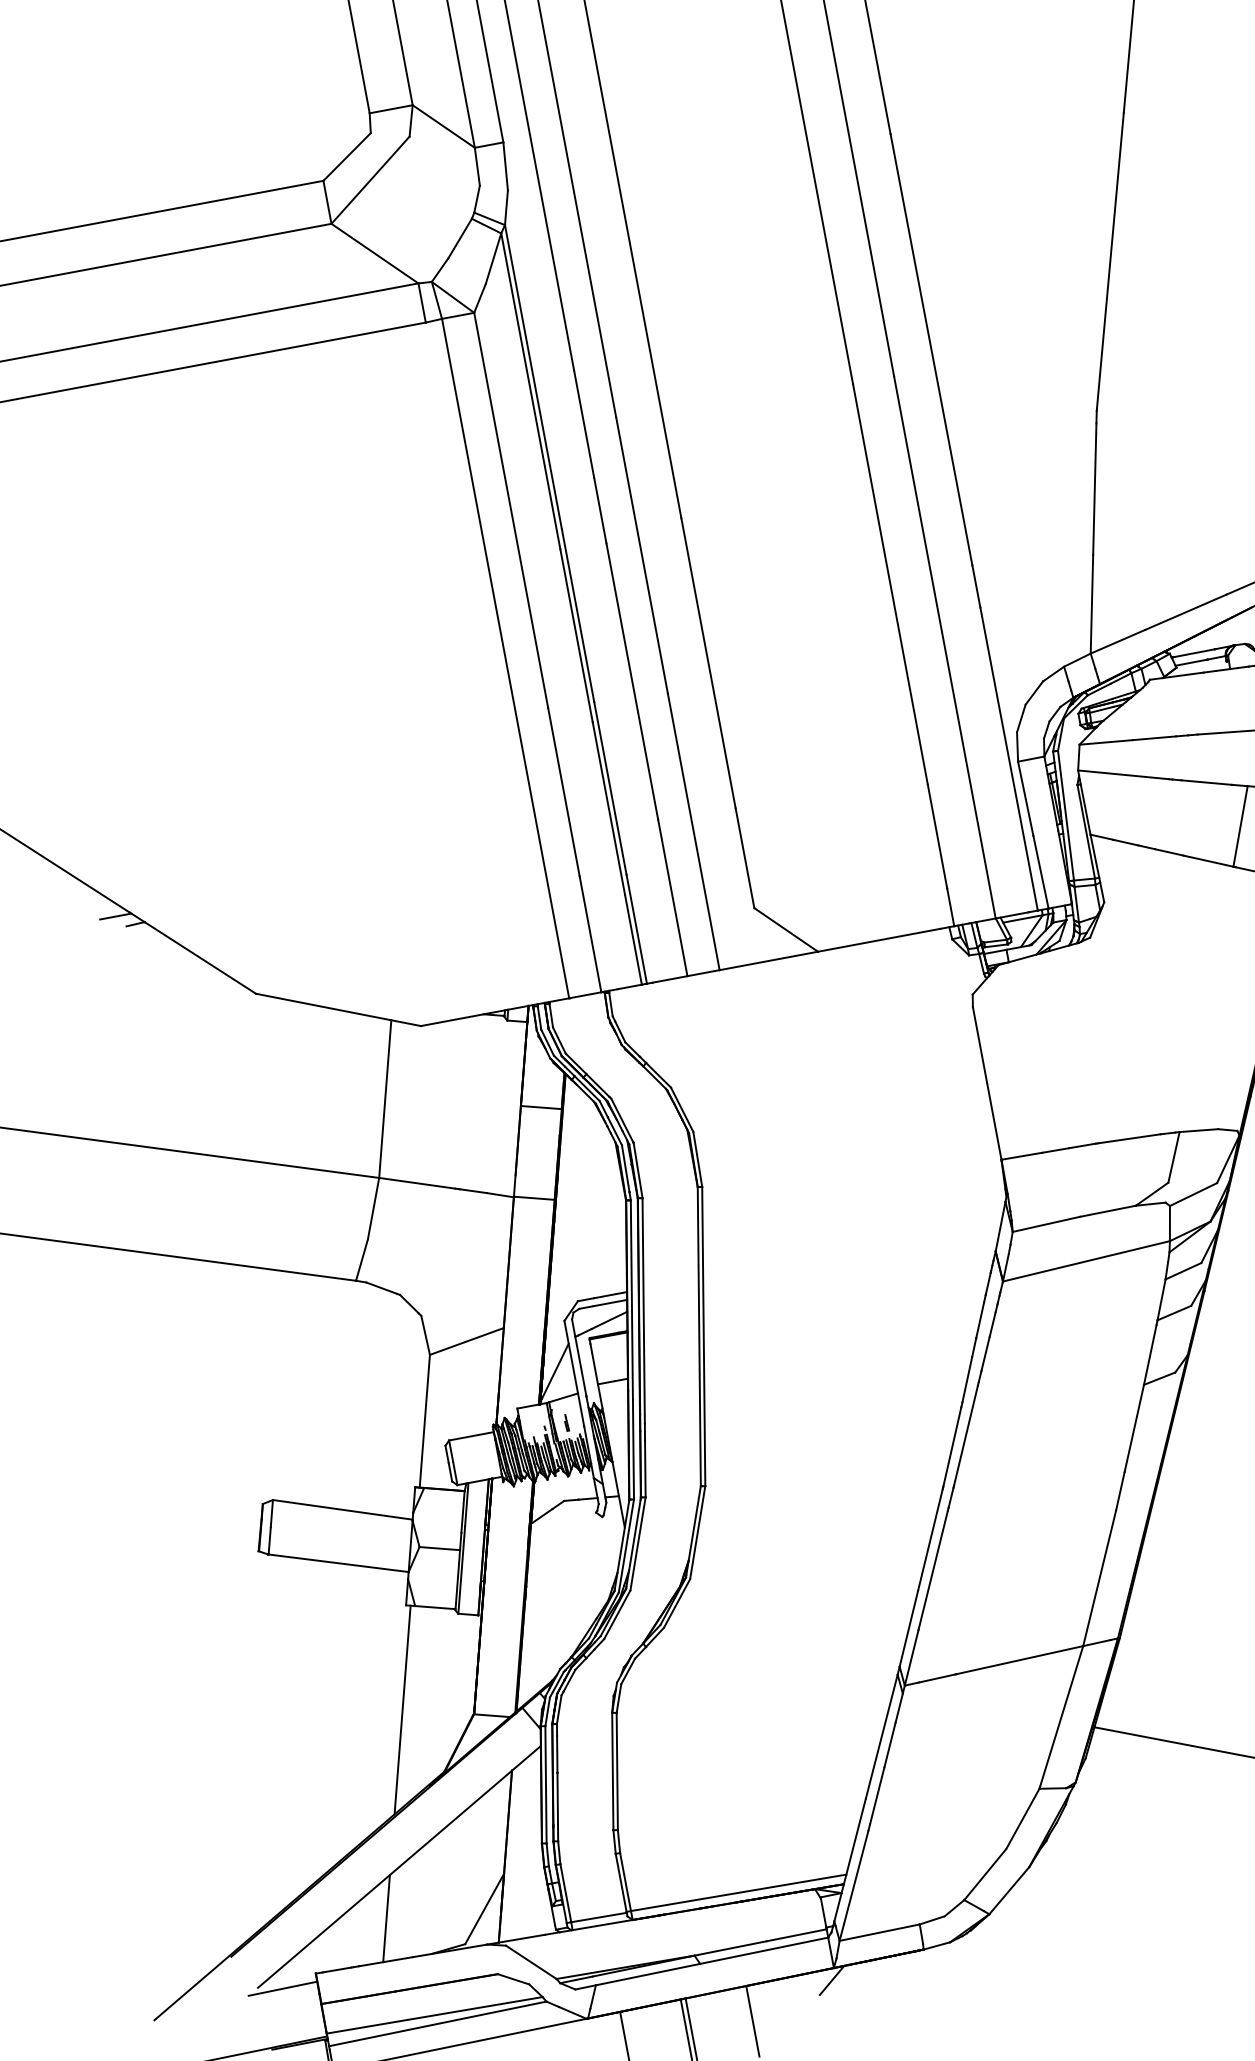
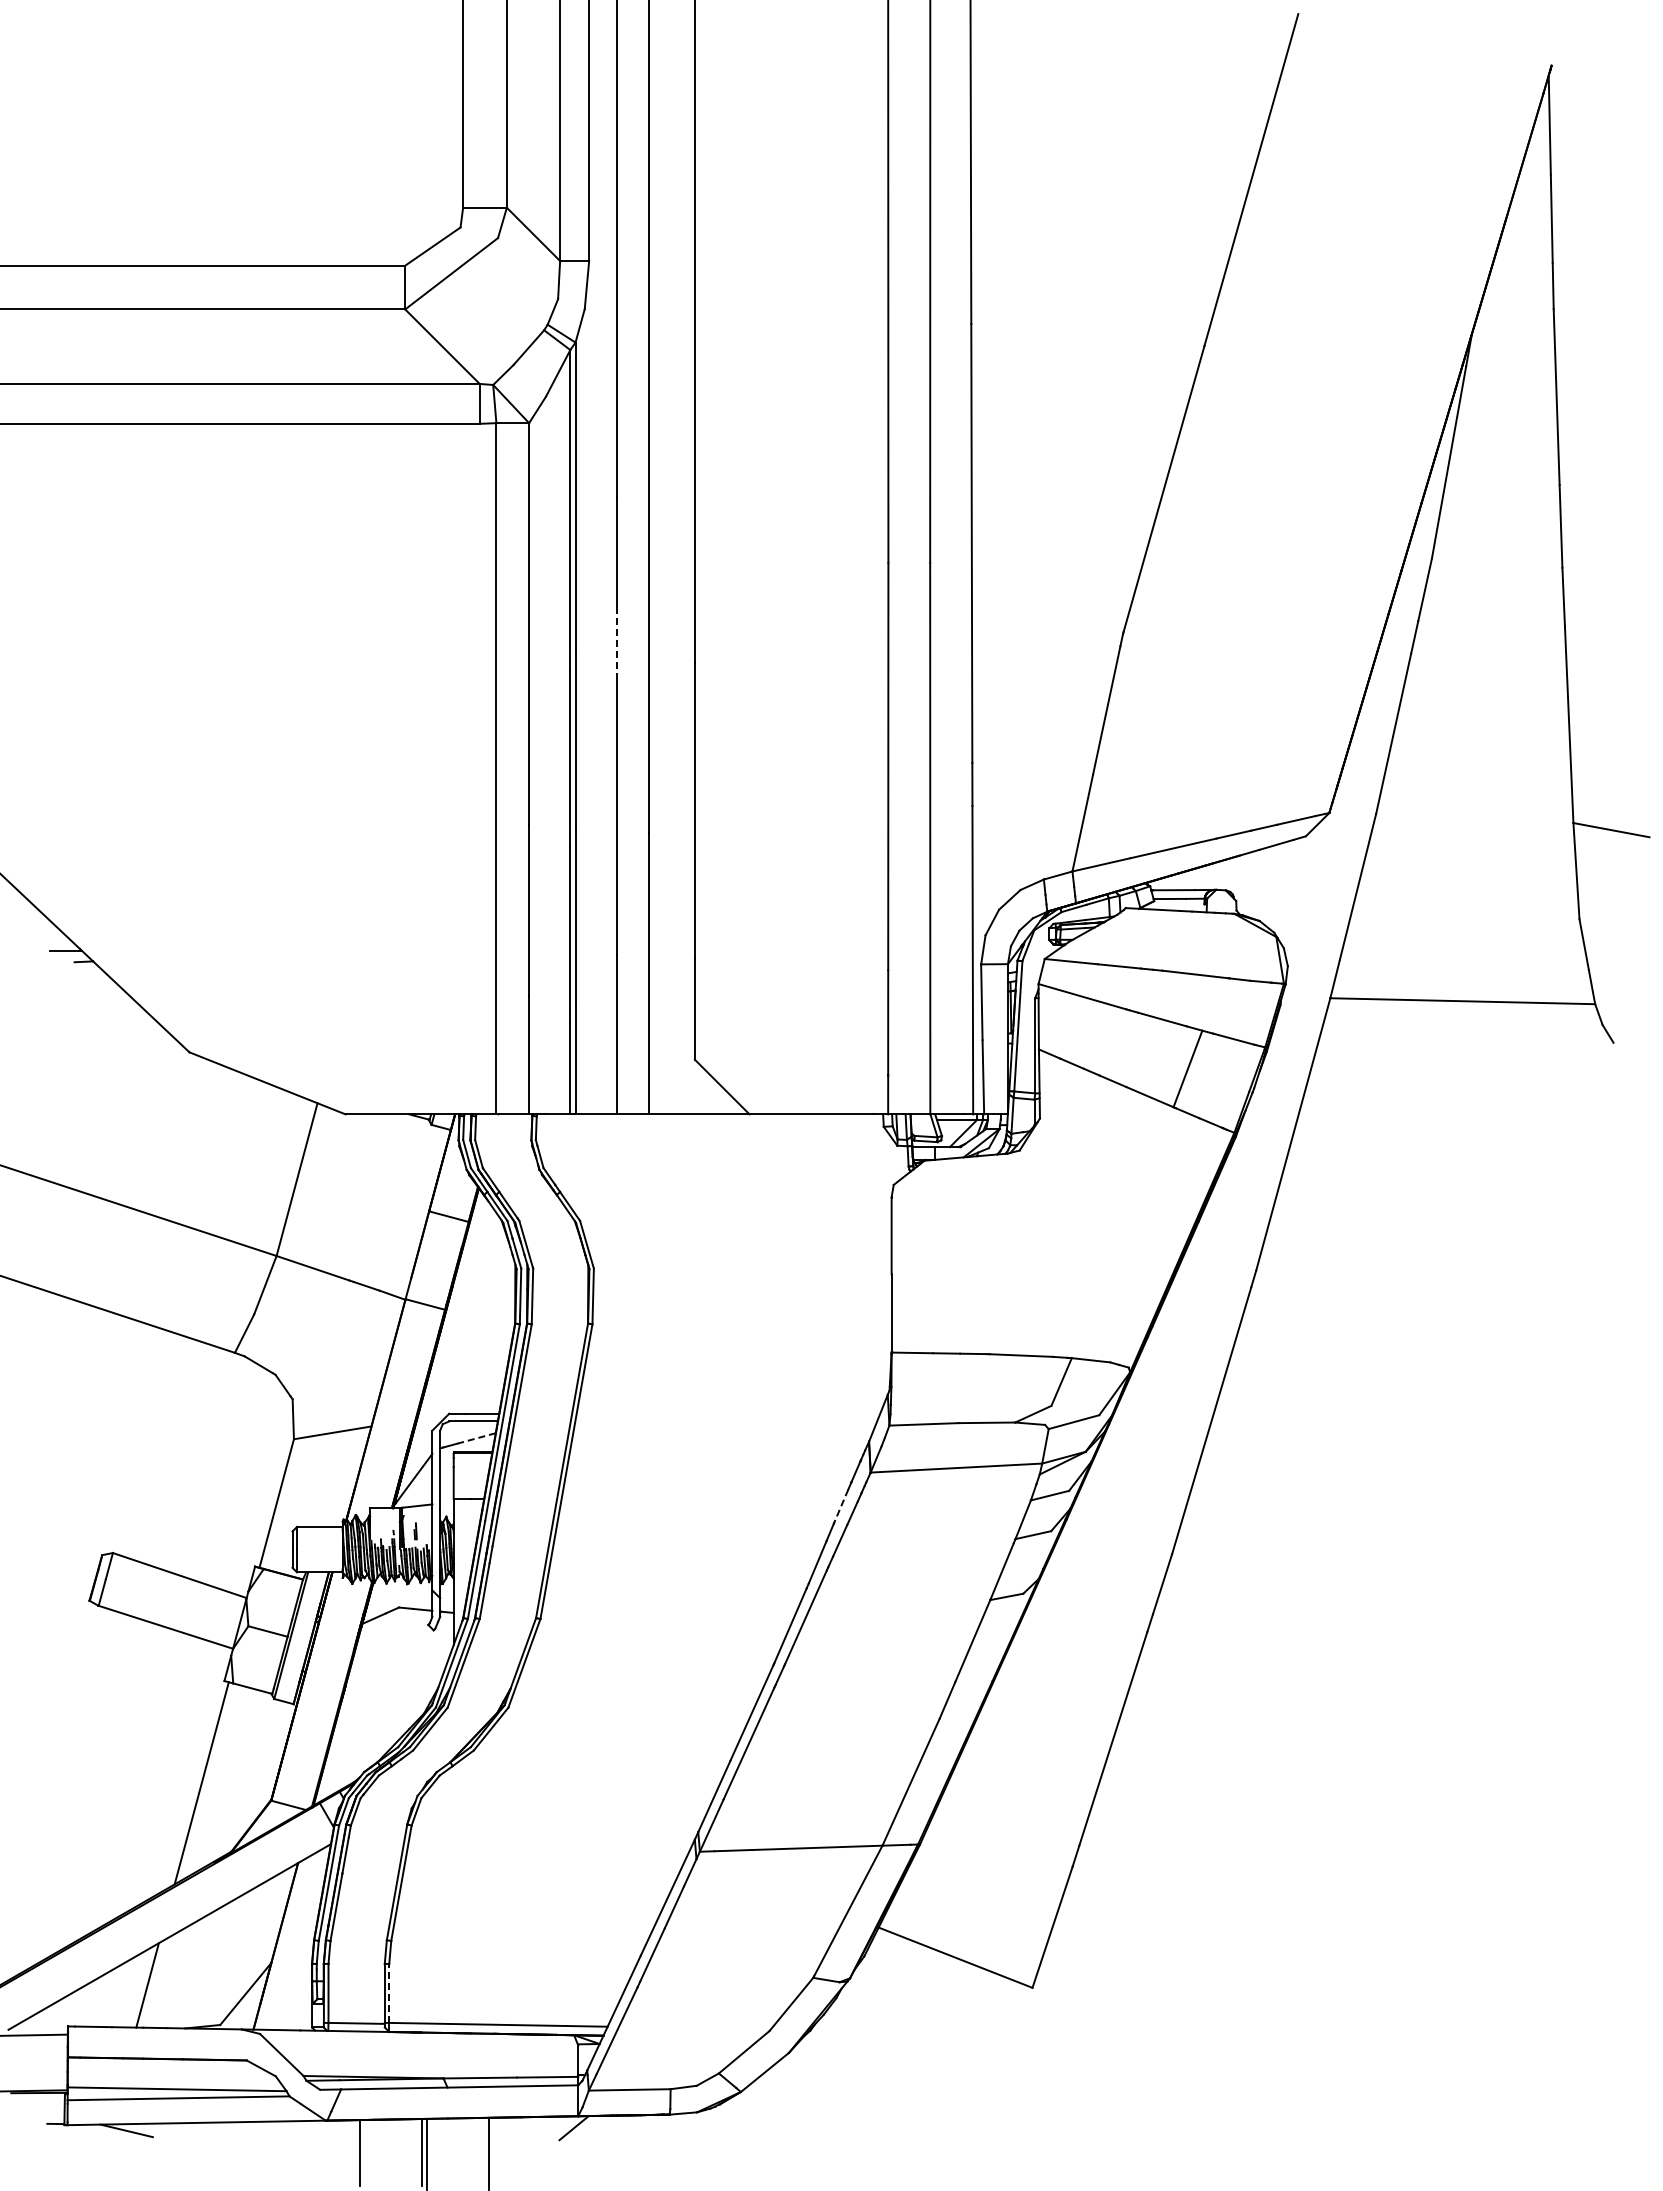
line: (600, 511) -> (616, 641), solid -> dashed
line: (609, 1320) -> (476, 1438), solid -> dashed
line: (979, 1320) -> (840, 1506), solid -> dashed
line: (625, 1882) -> (389, 1993), solid -> dashed

